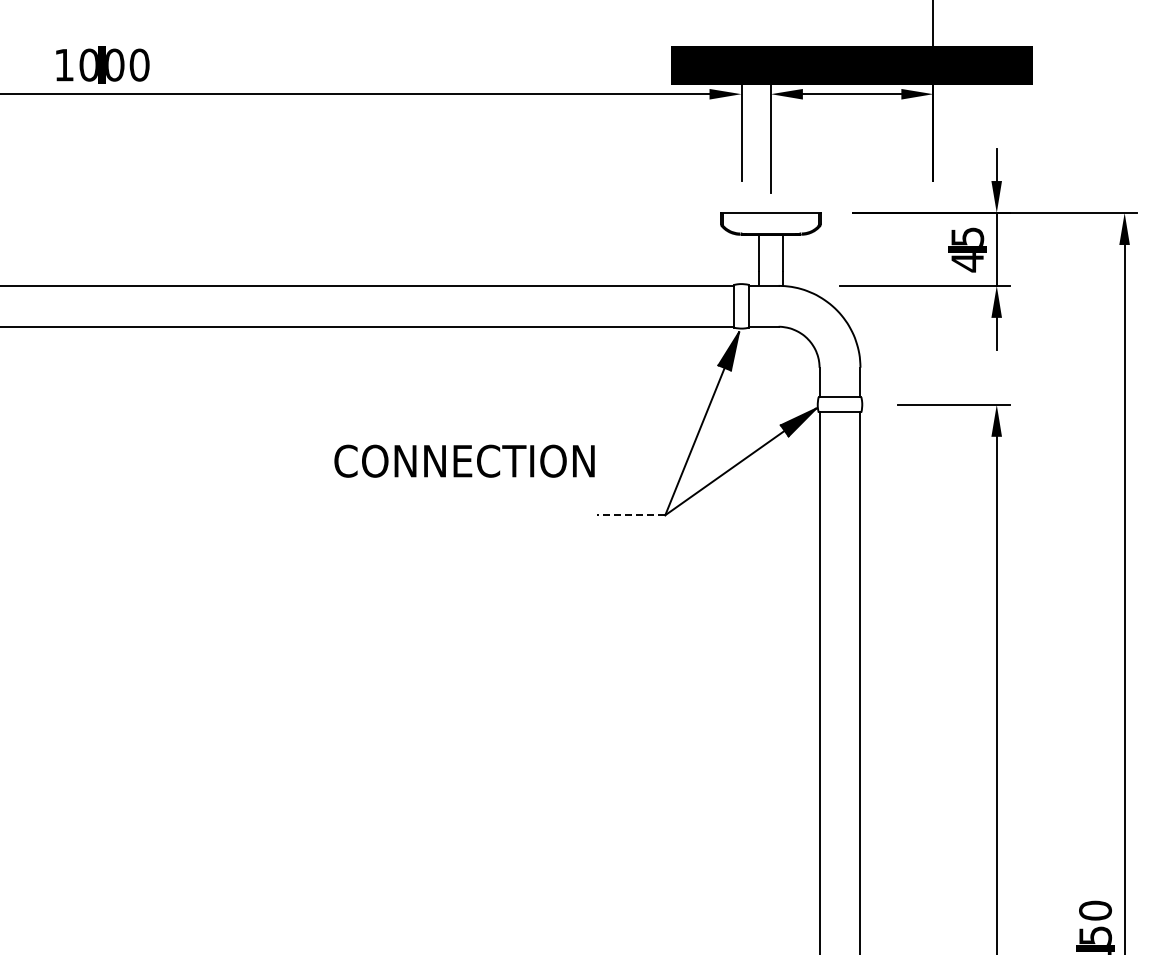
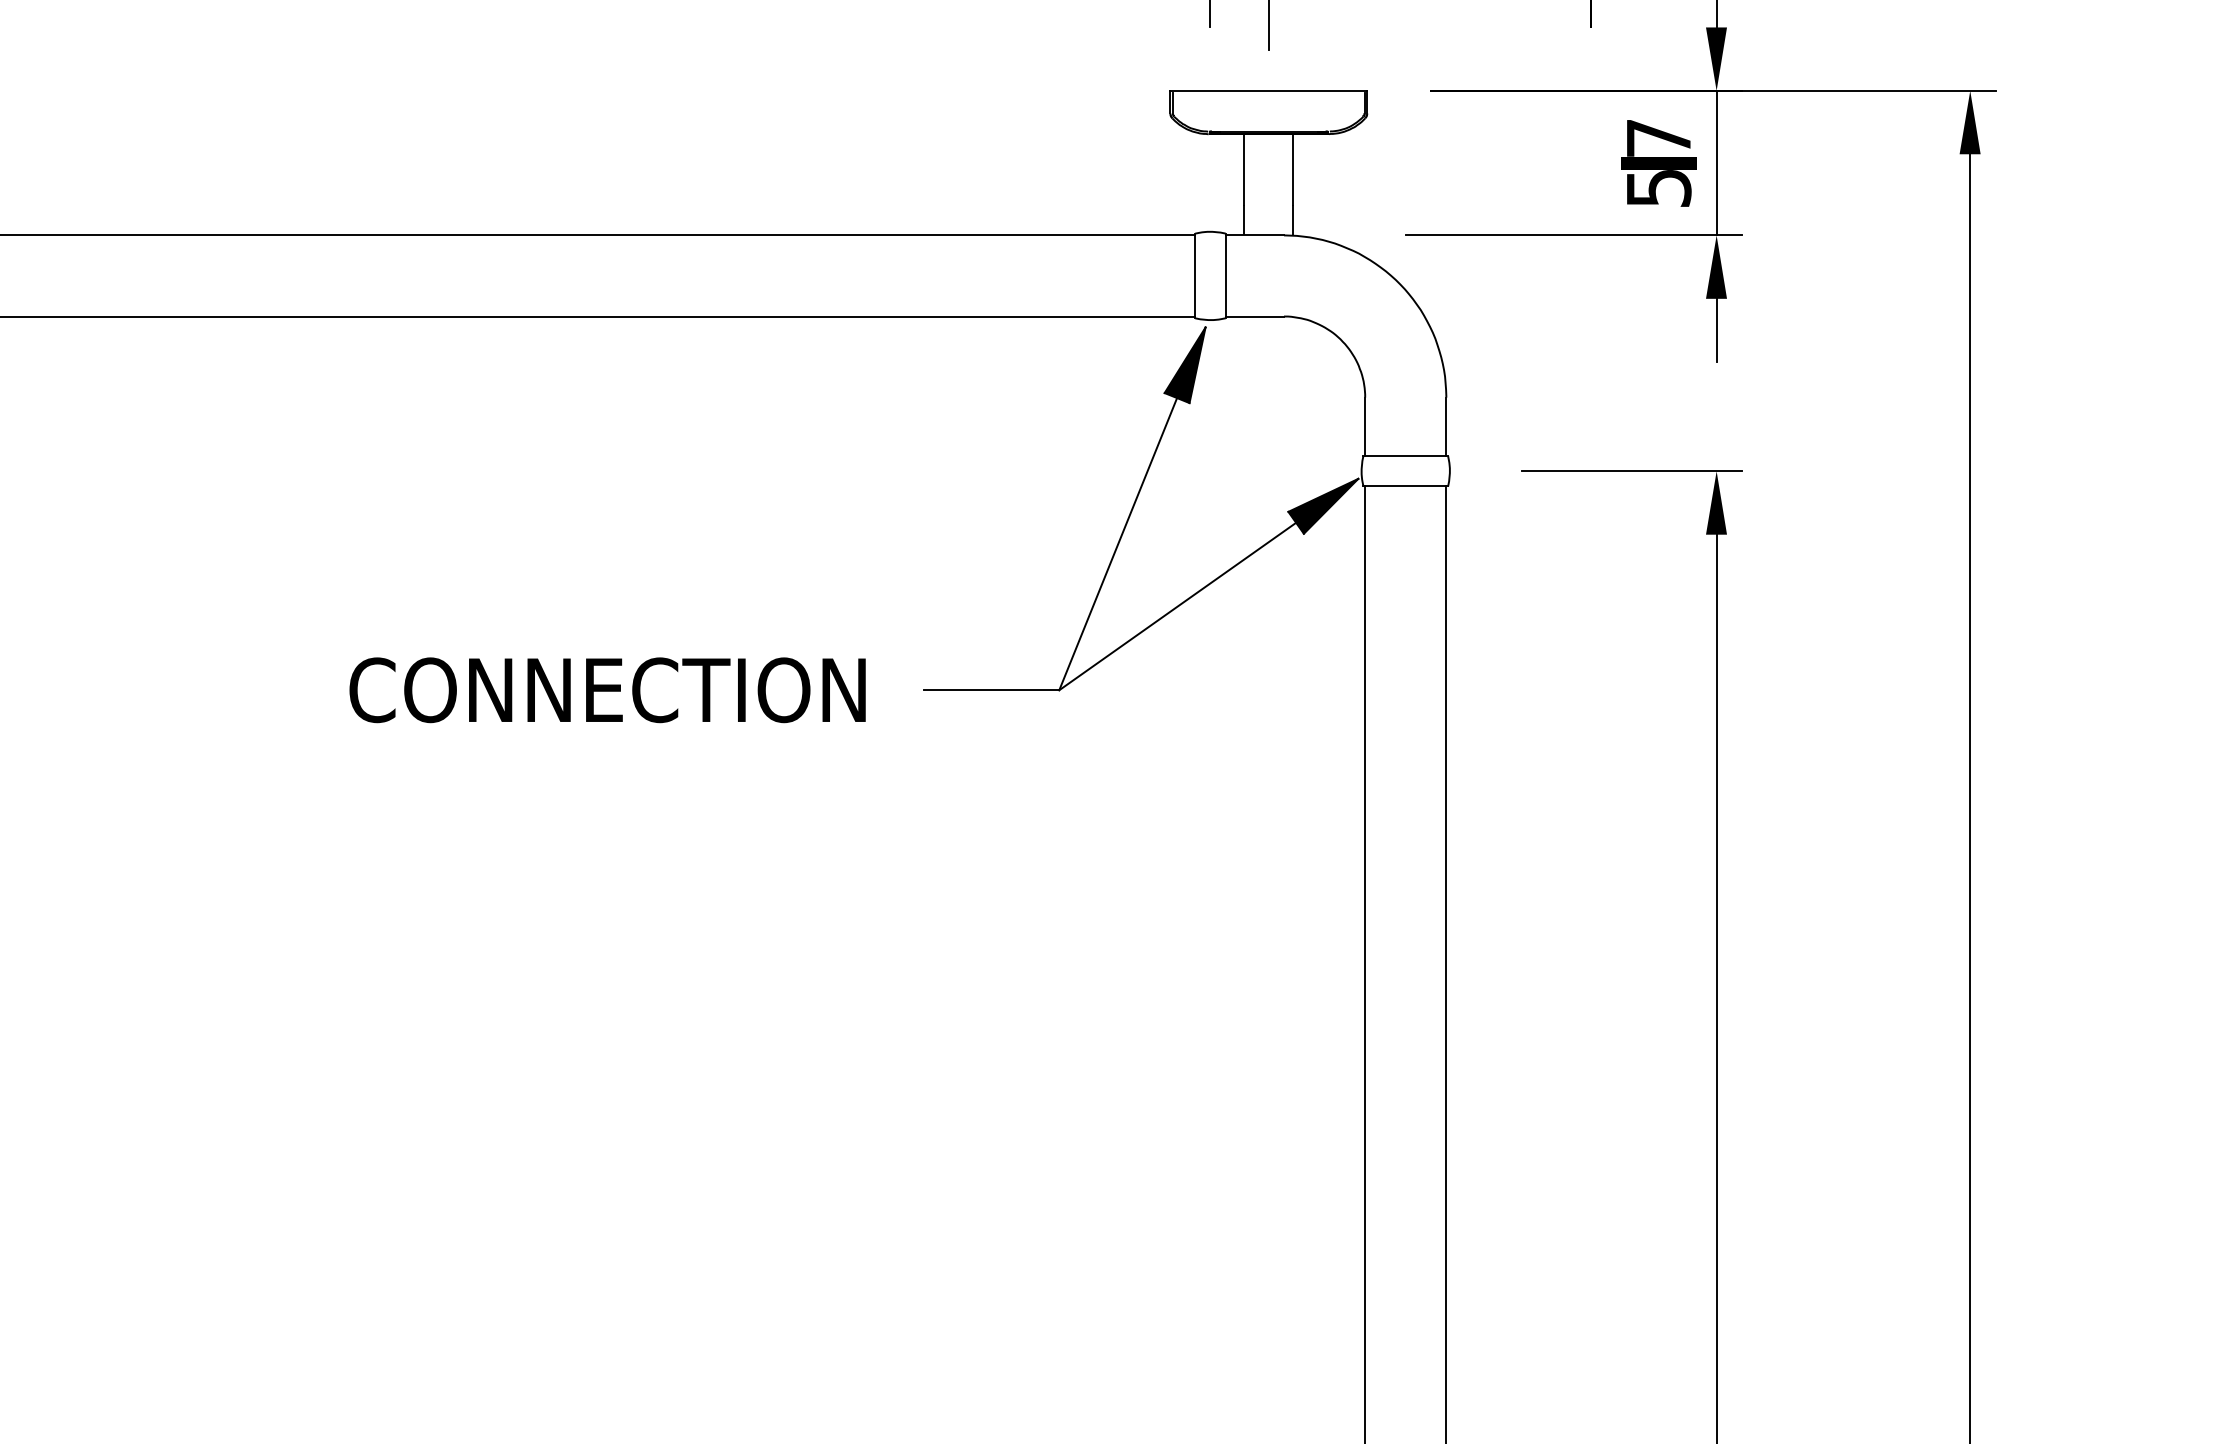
text: (967, 249) -> (1658, 163), 45 -> 57
text: (464, 460) -> (607, 688), moved
line: (630, 515) -> (990, 690), dashed -> solid

